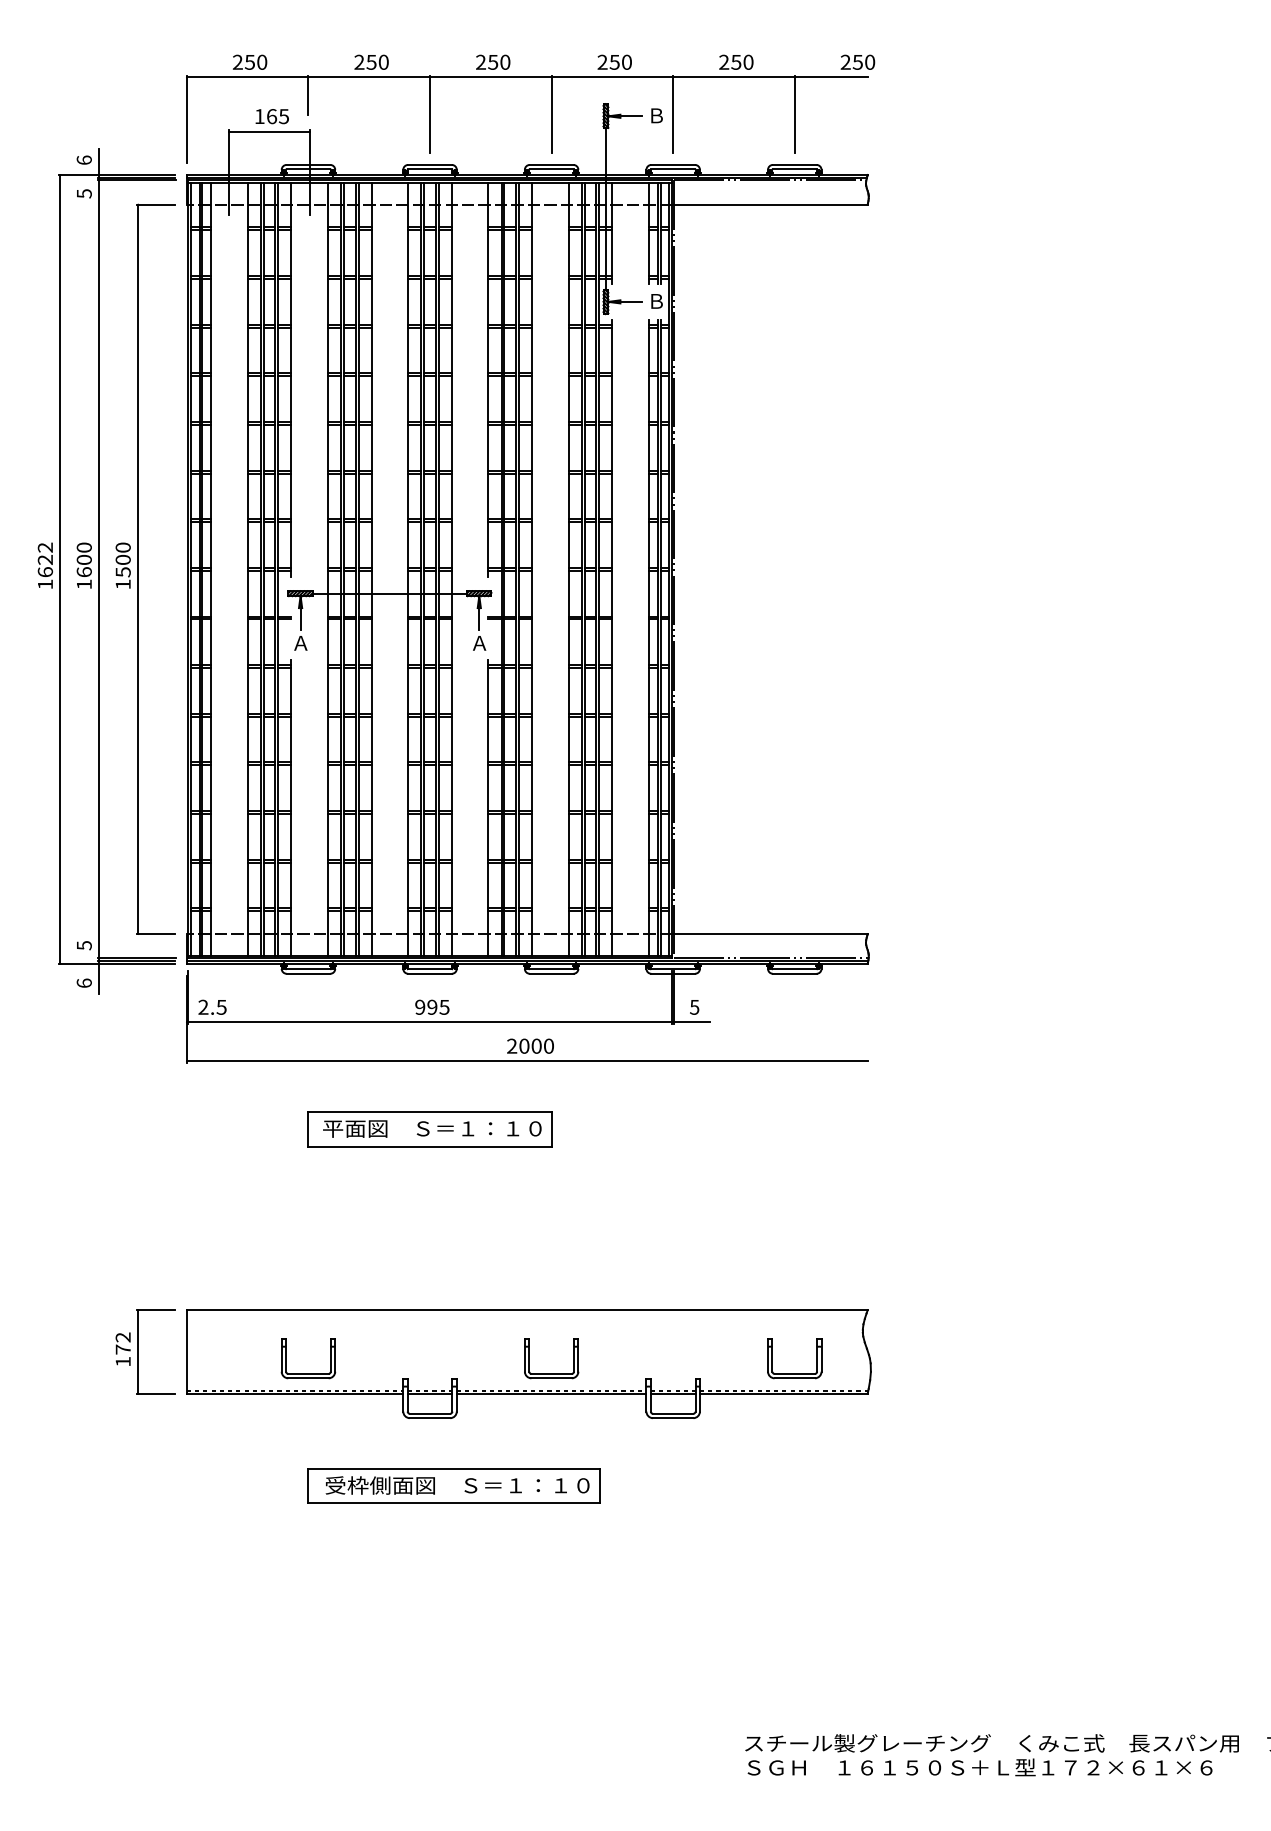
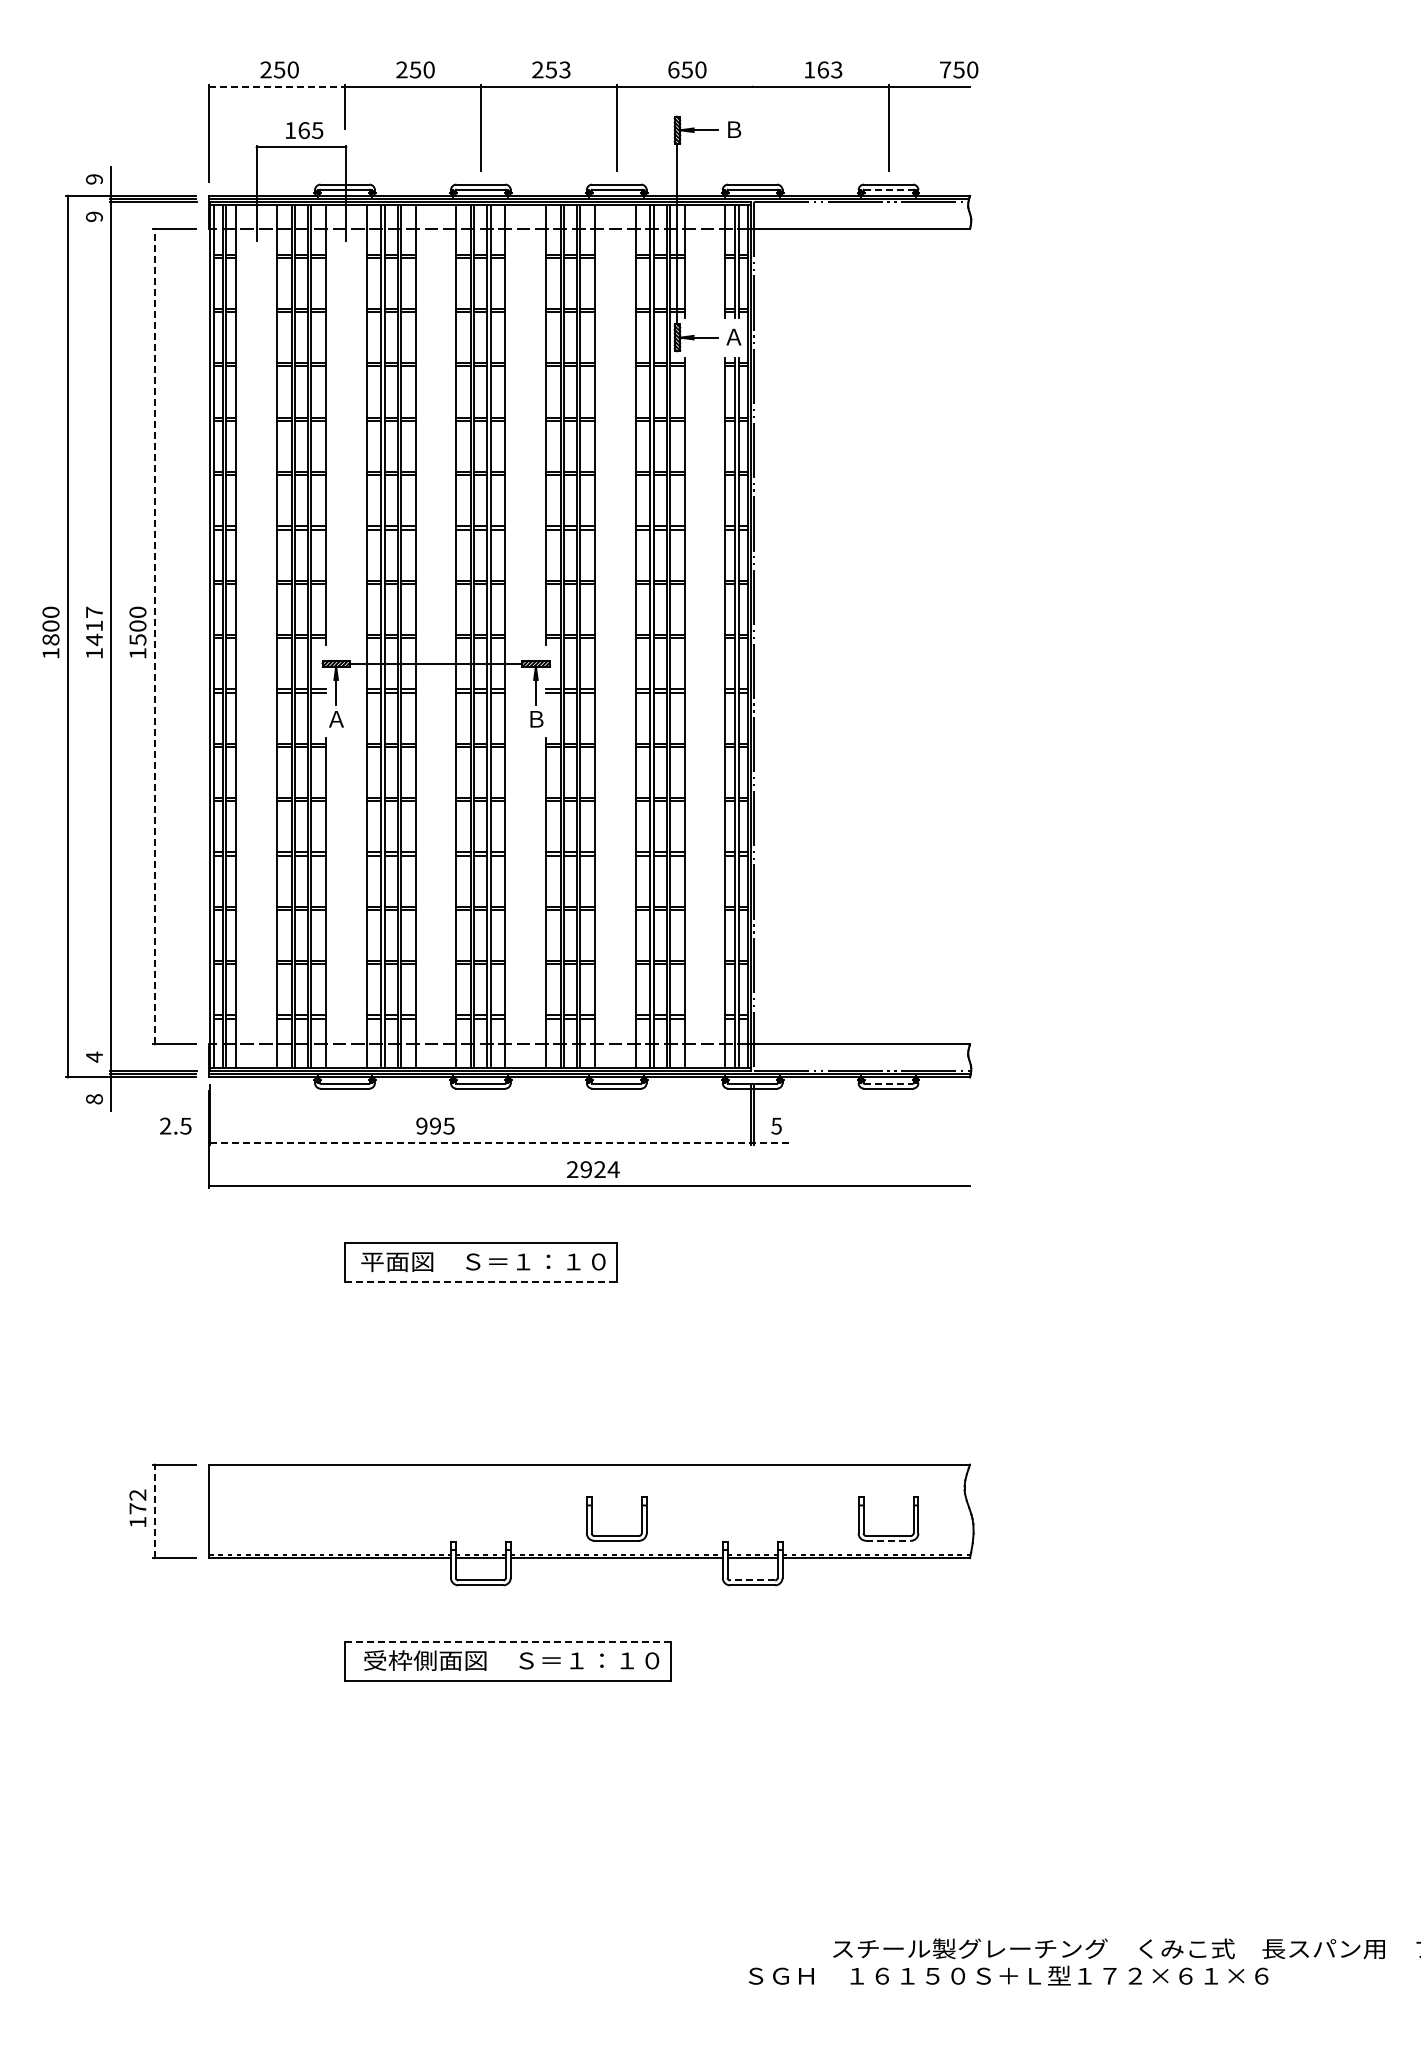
text: (504, 61) -> (564, 69), 250 -> 253
text: (602, 61) -> (673, 69), 250 -> 650
text: (736, 61) -> (823, 69), 250 -> 163
text: (845, 61) -> (945, 69), 250 -> 750
line: (248, 77) -> (277, 86), solid -> dashed
line: (673, 114) -> (752, 128), removed
text: (84, 160) -> (94, 179), 6 -> 9
line: (795, 169) -> (889, 189), solid -> dashed
text: (84, 193) -> (94, 216), 5 -> 9
text: (656, 300) -> (733, 336), Ｂ -> Ａ
text: (44, 559) -> (50, 625), 1622 -> 1800
text: (84, 560) -> (94, 626), 1600 -> 1417
line: (138, 569) -> (154, 636), solid -> dashed
text: (478, 643) -> (535, 719), Ａ -> Ｂ
text: (84, 945) -> (94, 1056), 5 -> 4
line: (795, 969) -> (889, 1083), solid -> dashed
text: (84, 983) -> (94, 1099), 6 -> 8
text: (212, 1006) -> (175, 1125), moved
text: (432, 1006) -> (435, 1125), moved
line: (449, 1022) -> (502, 1143), solid -> dashed
text: (536, 1046) -> (599, 1169), 2000 -> 2924
line: (429, 1146) -> (480, 1281), solid -> dashed
line: (138, 1352) -> (154, 1511), solid -> dashed
part: (308, 1373) -> (344, 1535), removed
line: (794, 1378) -> (888, 1540), solid -> dashed
line: (673, 1413) -> (752, 1580), solid -> dashed
line: (453, 1469) -> (507, 1642), solid -> dashed
text: (979, 1767) -> (1008, 1975), moved

